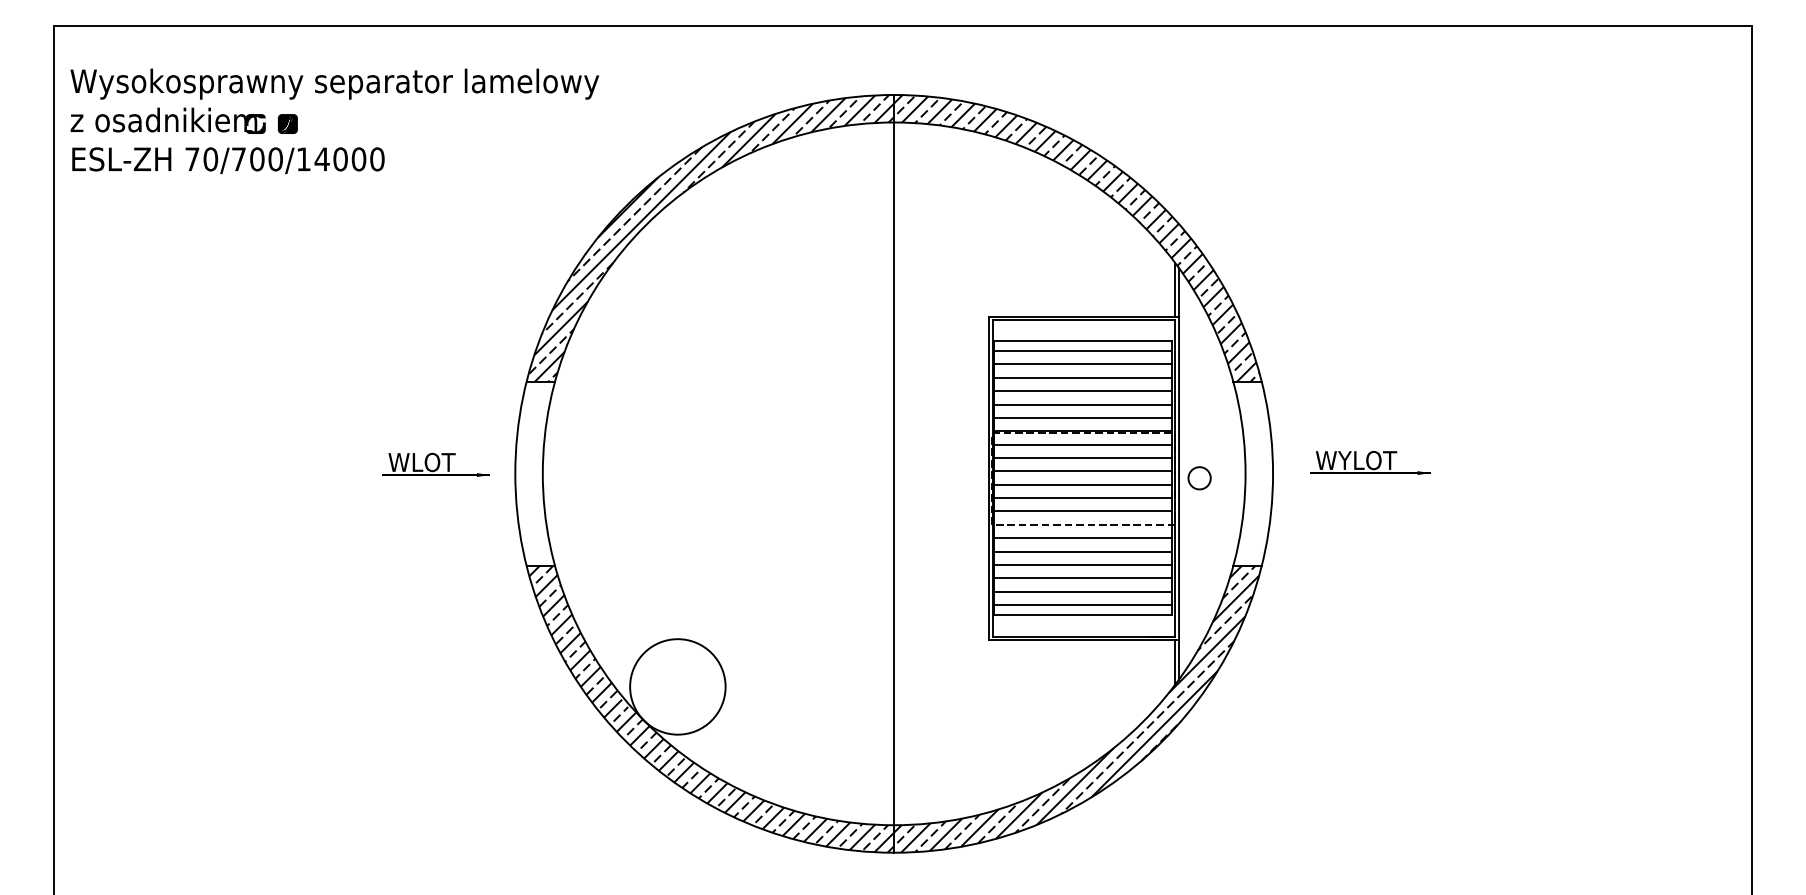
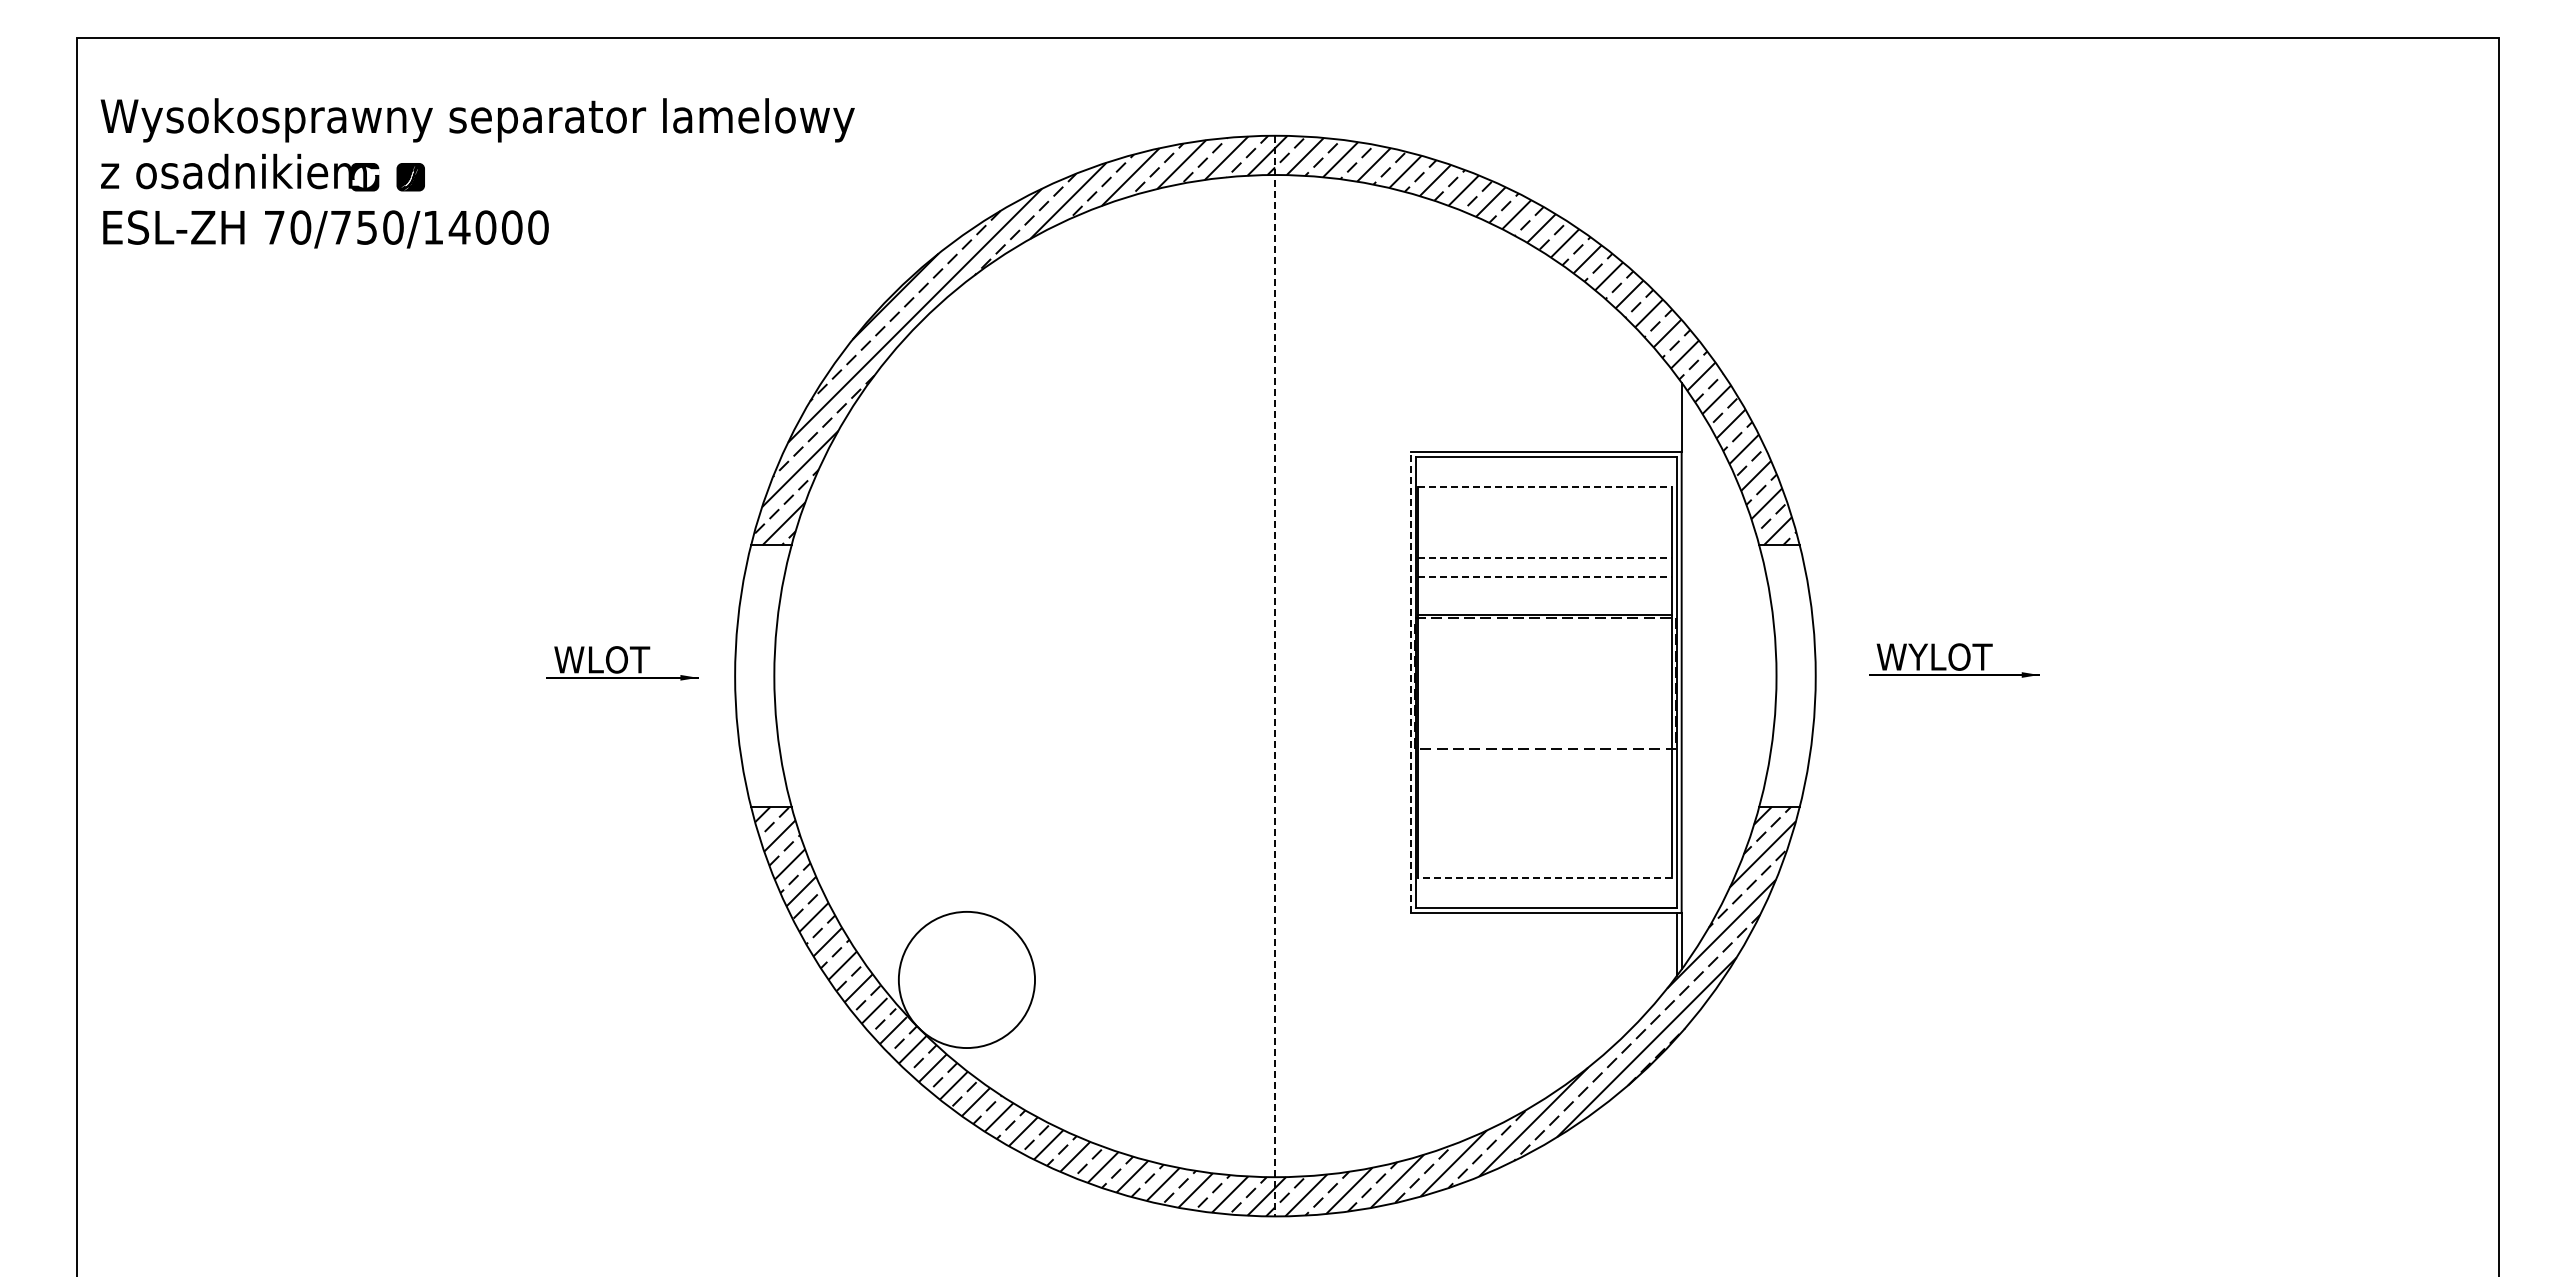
text: (257, 159) -> (367, 227), 70/700/14000 -> 70/750/14000
line: (1175, 289) -> (1676, 413), removed
line: (1083, 340) -> (1545, 486), solid -> dashed
line: (1082, 350) -> (1544, 500), removed
line: (1082, 364) -> (1544, 520), removed
line: (1082, 378) -> (1544, 539), removed
line: (1083, 391) -> (1545, 558), solid -> dashed
line: (1083, 404) -> (1545, 577), solid -> dashed
line: (1082, 418) -> (1544, 596), removed
line: (1082, 444) -> (1544, 634), removed
line: (1082, 458) -> (1544, 653), removed
line: (1082, 471) -> (1544, 672), removed
line: (894, 474) -> (1275, 676), solid -> dashed
line: (988, 478) -> (1410, 682), solid -> dashed
circle: (1199, 478) -> (1710, 682), removed
line: (1082, 484) -> (1544, 691), removed
line: (1082, 497) -> (1544, 710), removed
line: (1082, 511) -> (1544, 729), removed
line: (1082, 537) -> (1544, 767), removed
line: (1082, 551) -> (1544, 786), removed
line: (1082, 565) -> (1544, 806), removed
line: (1082, 578) -> (1544, 825), removed
line: (1082, 591) -> (1544, 844), removed
line: (1082, 605) -> (1544, 863), removed
line: (1082, 615) -> (1544, 877), solid -> dashed

